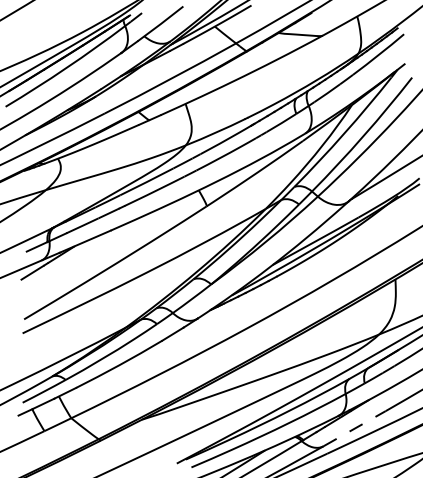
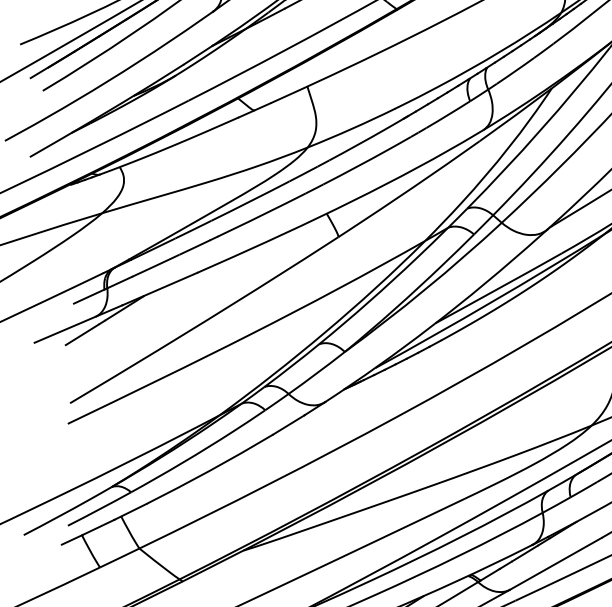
line: (354, 428) -> (555, 563), dashed -> solid

